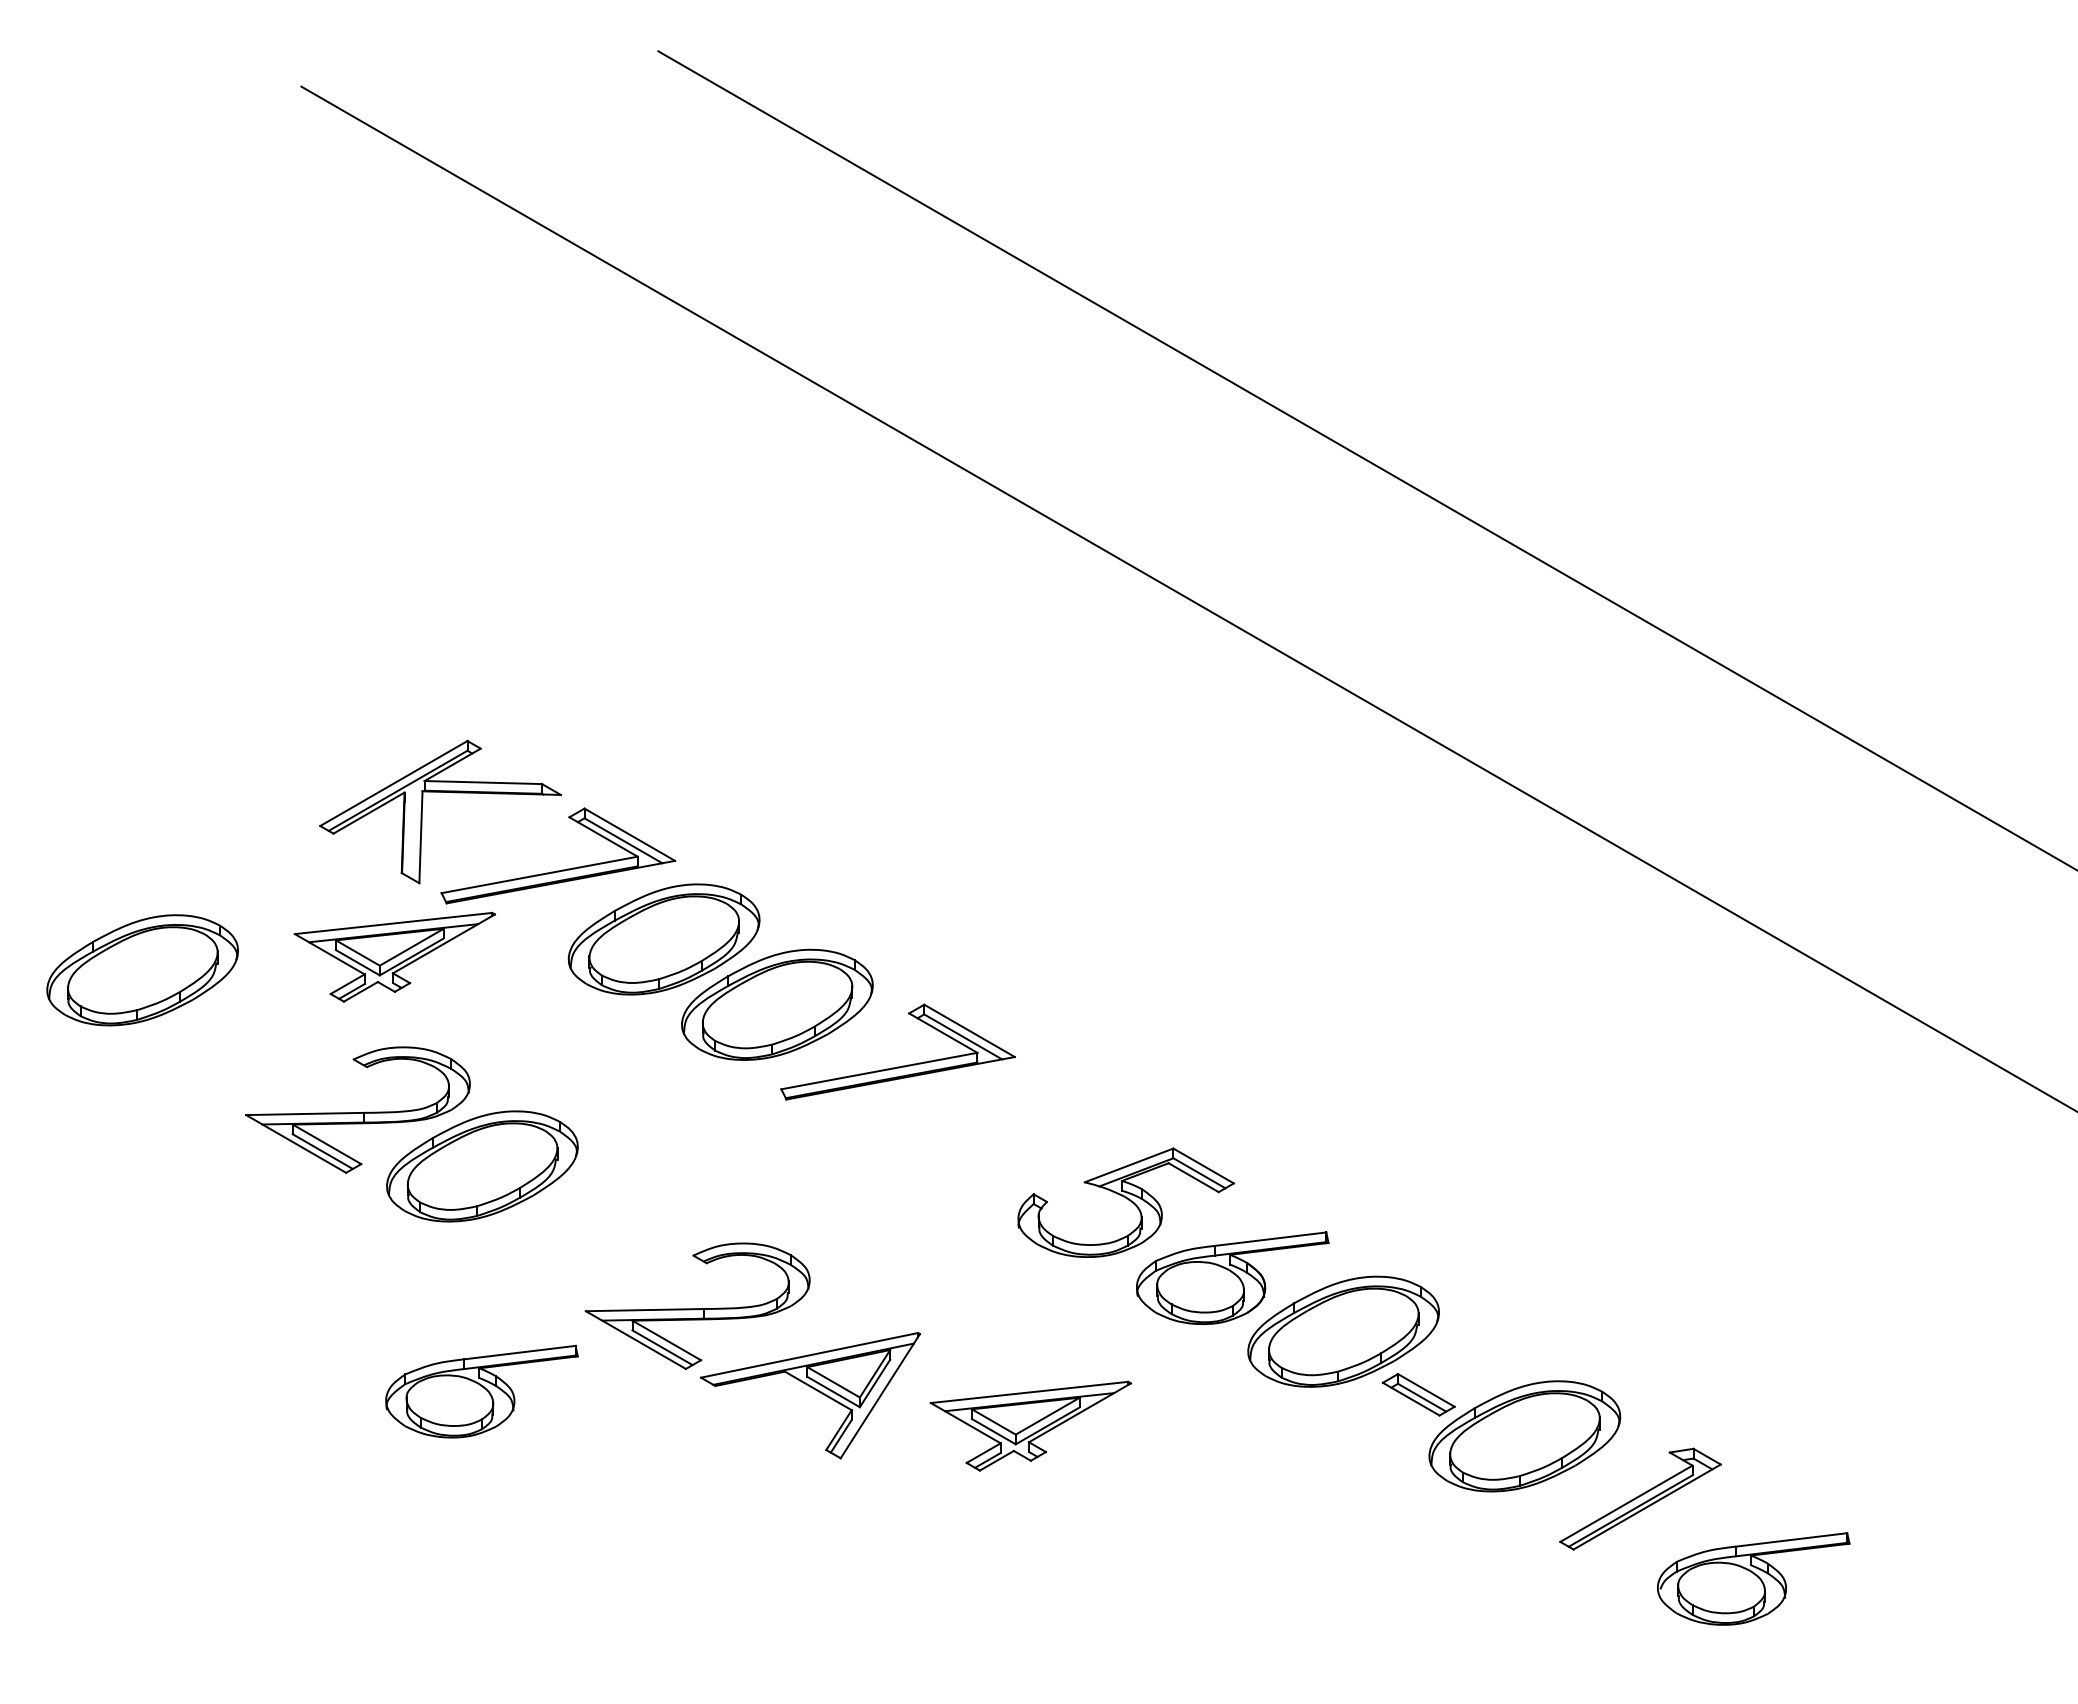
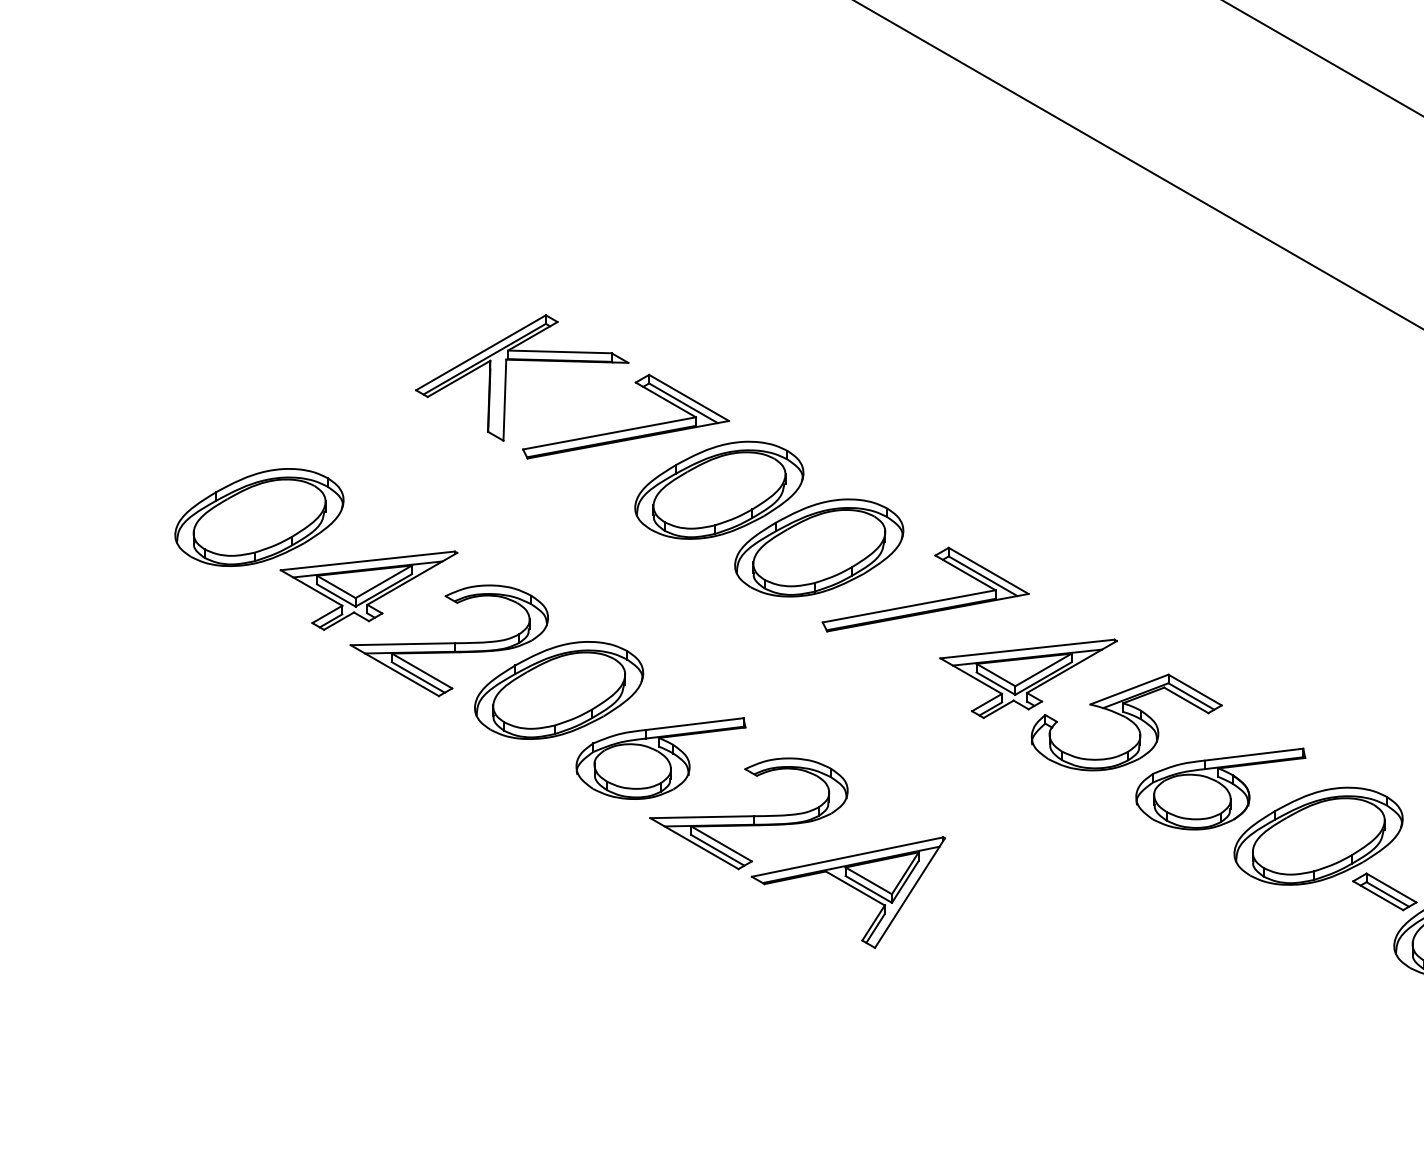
part: (394, 956) -> (368, 589), moved
part: (481, 1391) -> (660, 758), moved
part: (1030, 1425) -> (1028, 678), moved

